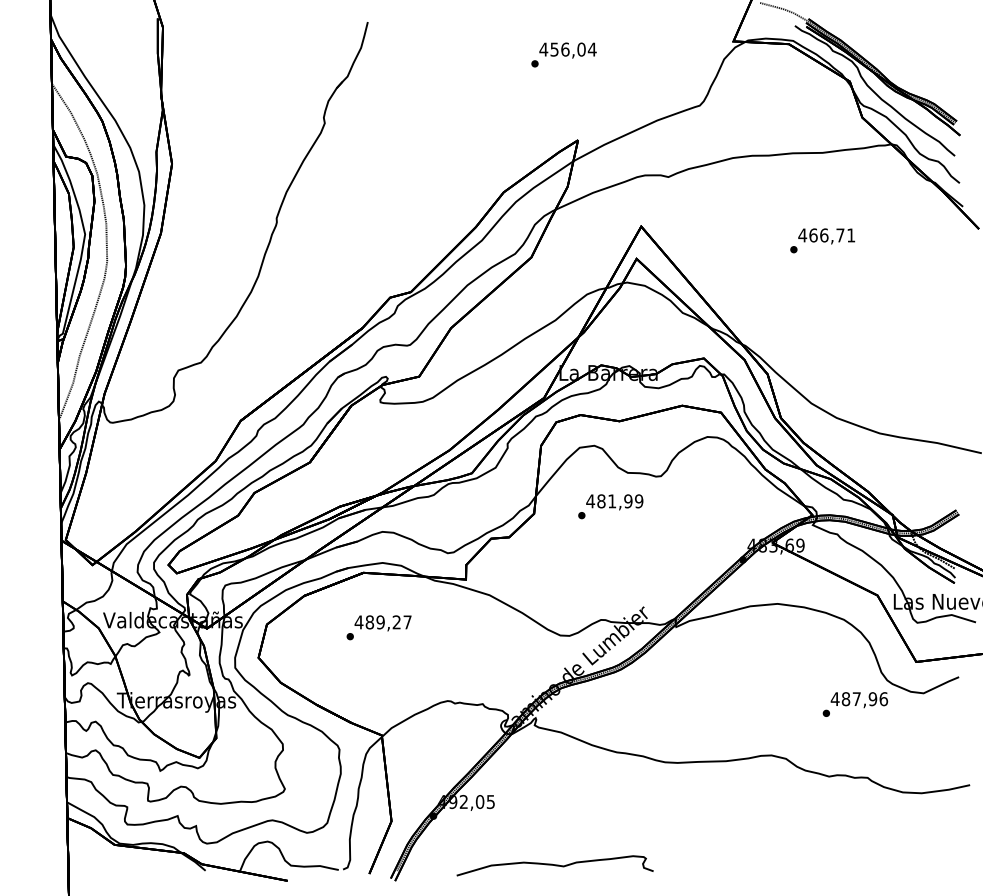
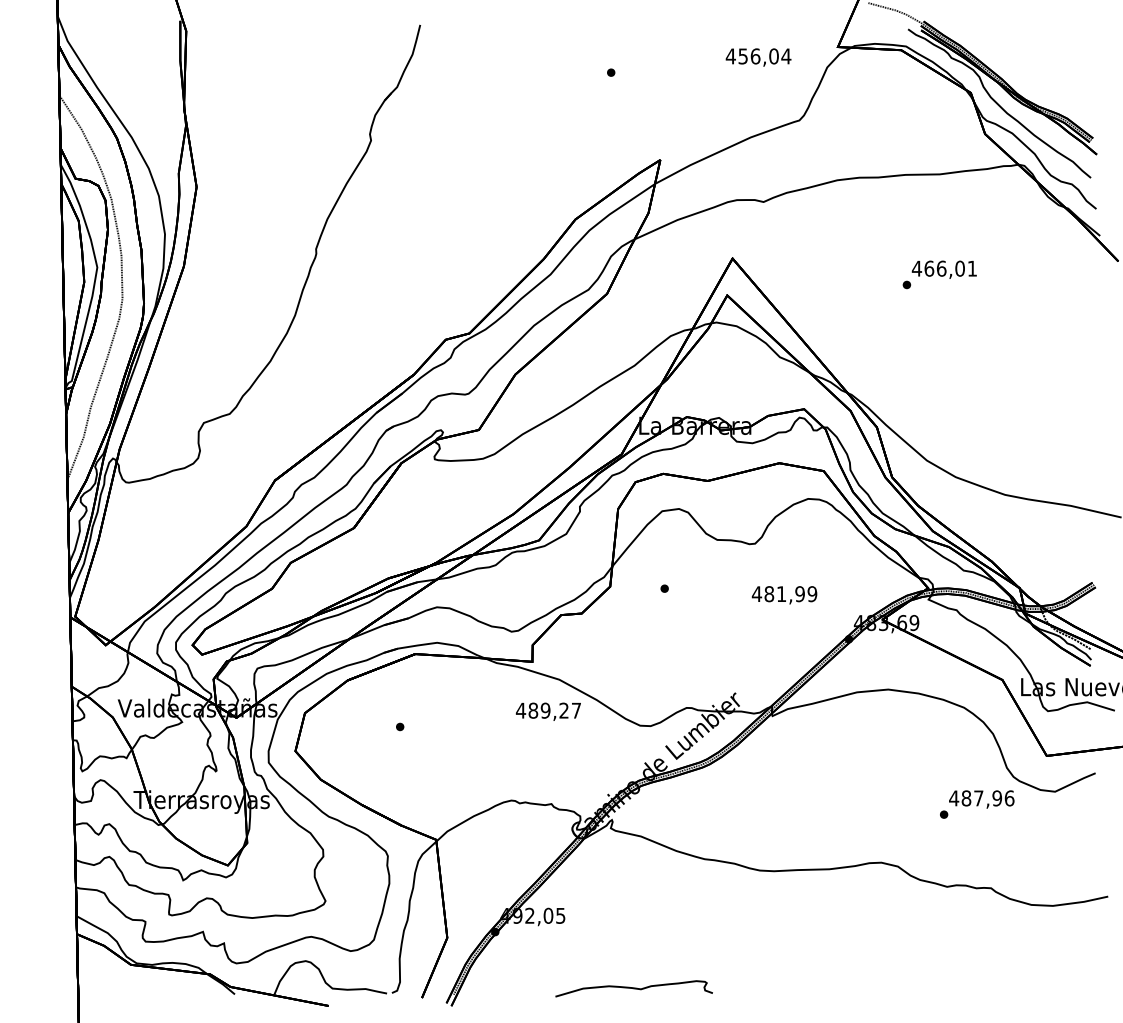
text: (567, 50) -> (757, 57), moved
text: (840, 235) -> (960, 268), 466,71 -> 466,01
text: (614, 502) -> (784, 595), moved
text: (382, 623) -> (547, 711), moved
part: (554, 865) -> (633, 988), size x0.7

